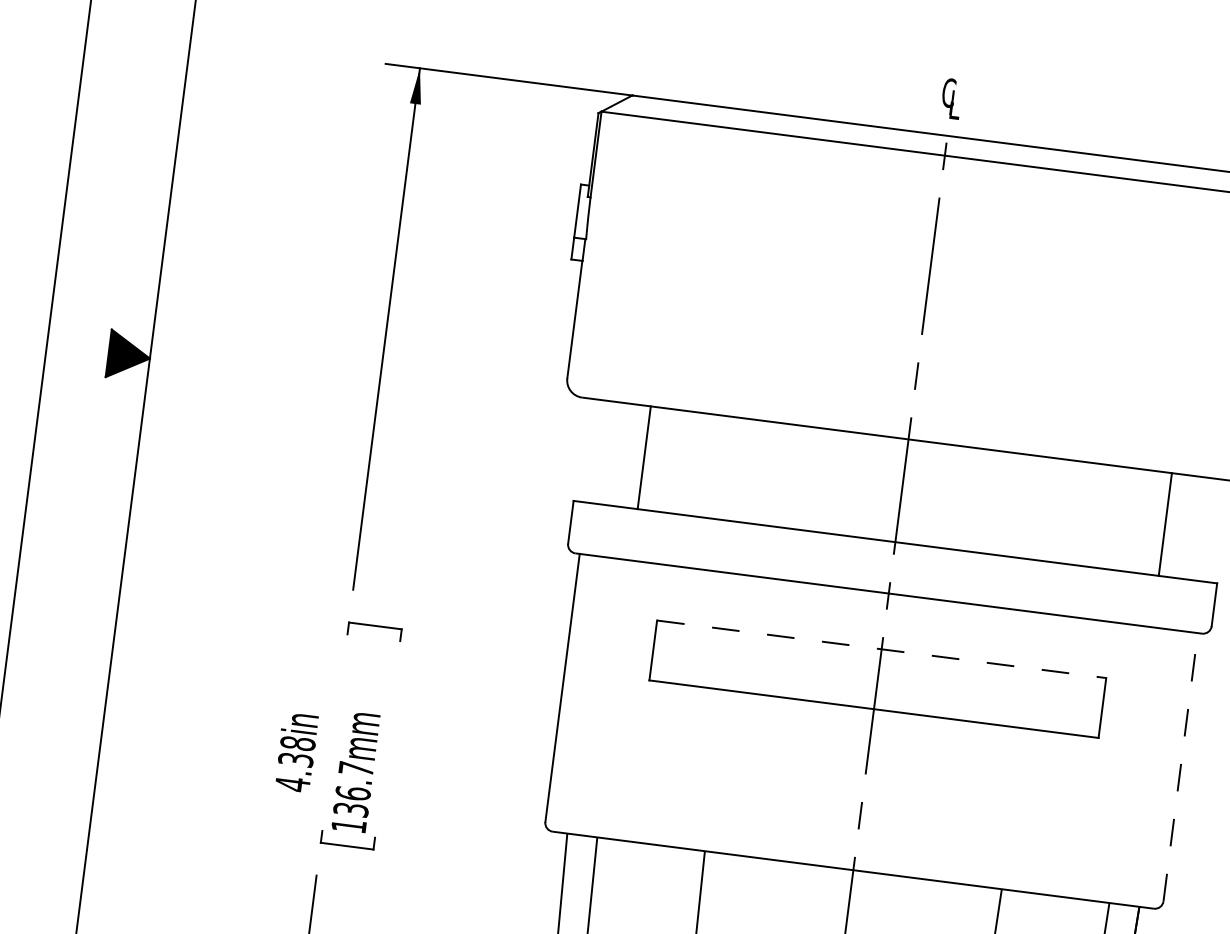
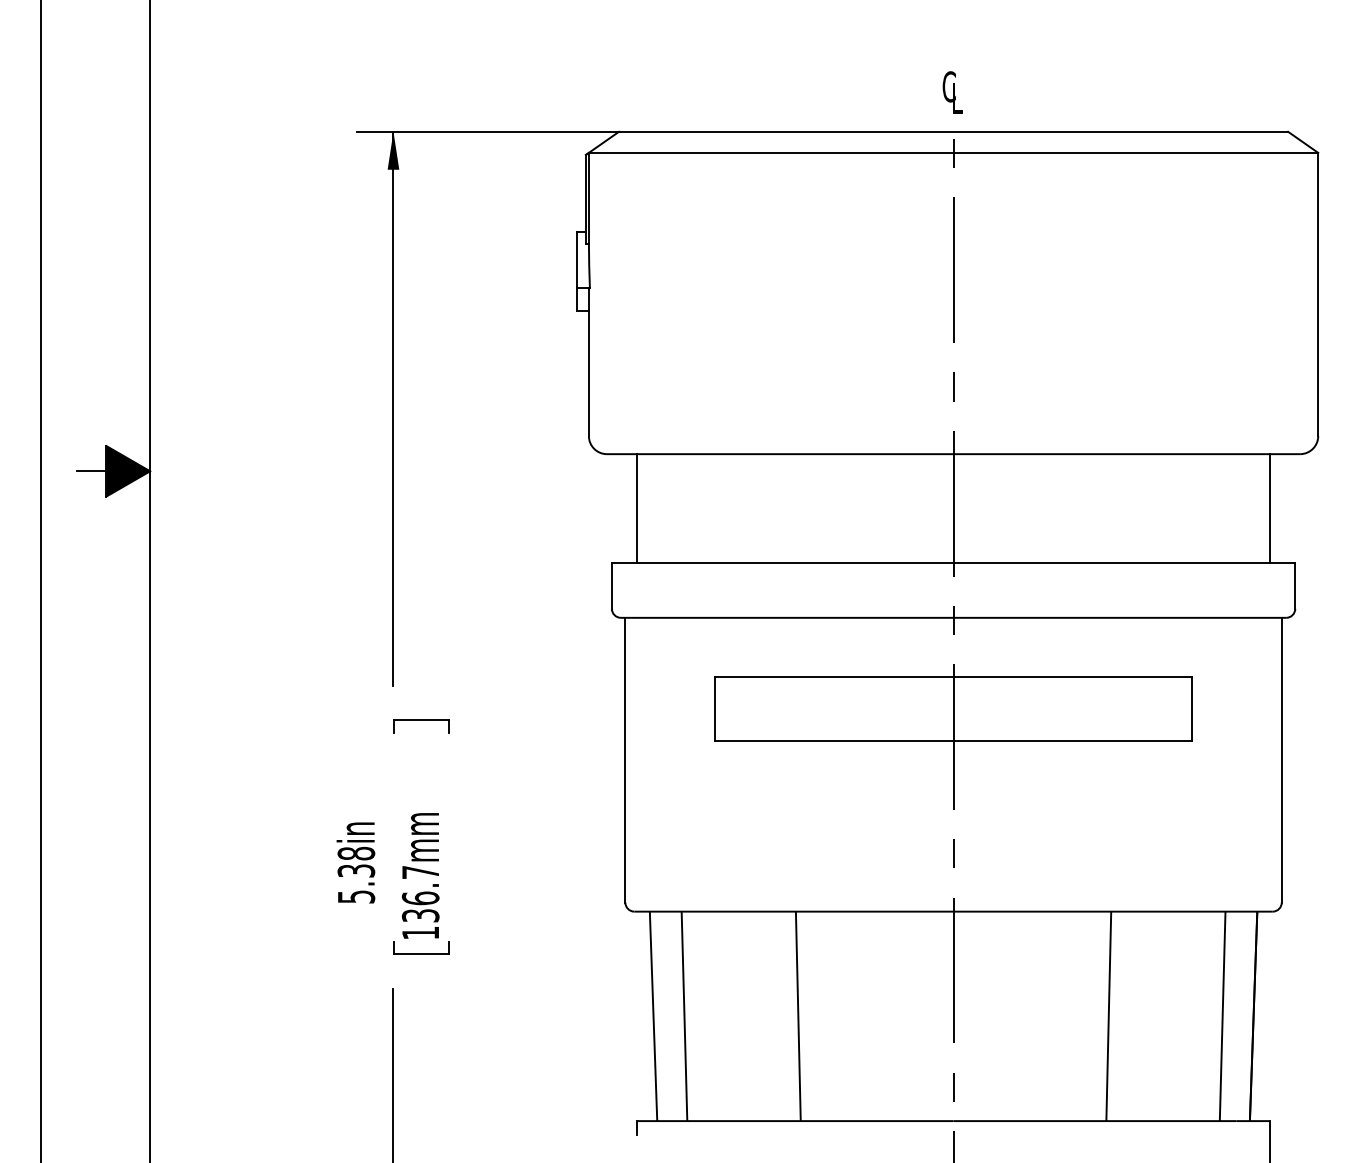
line: (94, 351) -> (91, 471), added
line: (643, 457) -> (636, 508), moved
line: (1165, 524) -> (1270, 508), moved
line: (882, 649) -> (954, 677), dashed -> solid
line: (1180, 766) -> (1281, 759), dashed -> solid
text: (292, 783) -> (356, 896), 4.38in -> 5.38in

